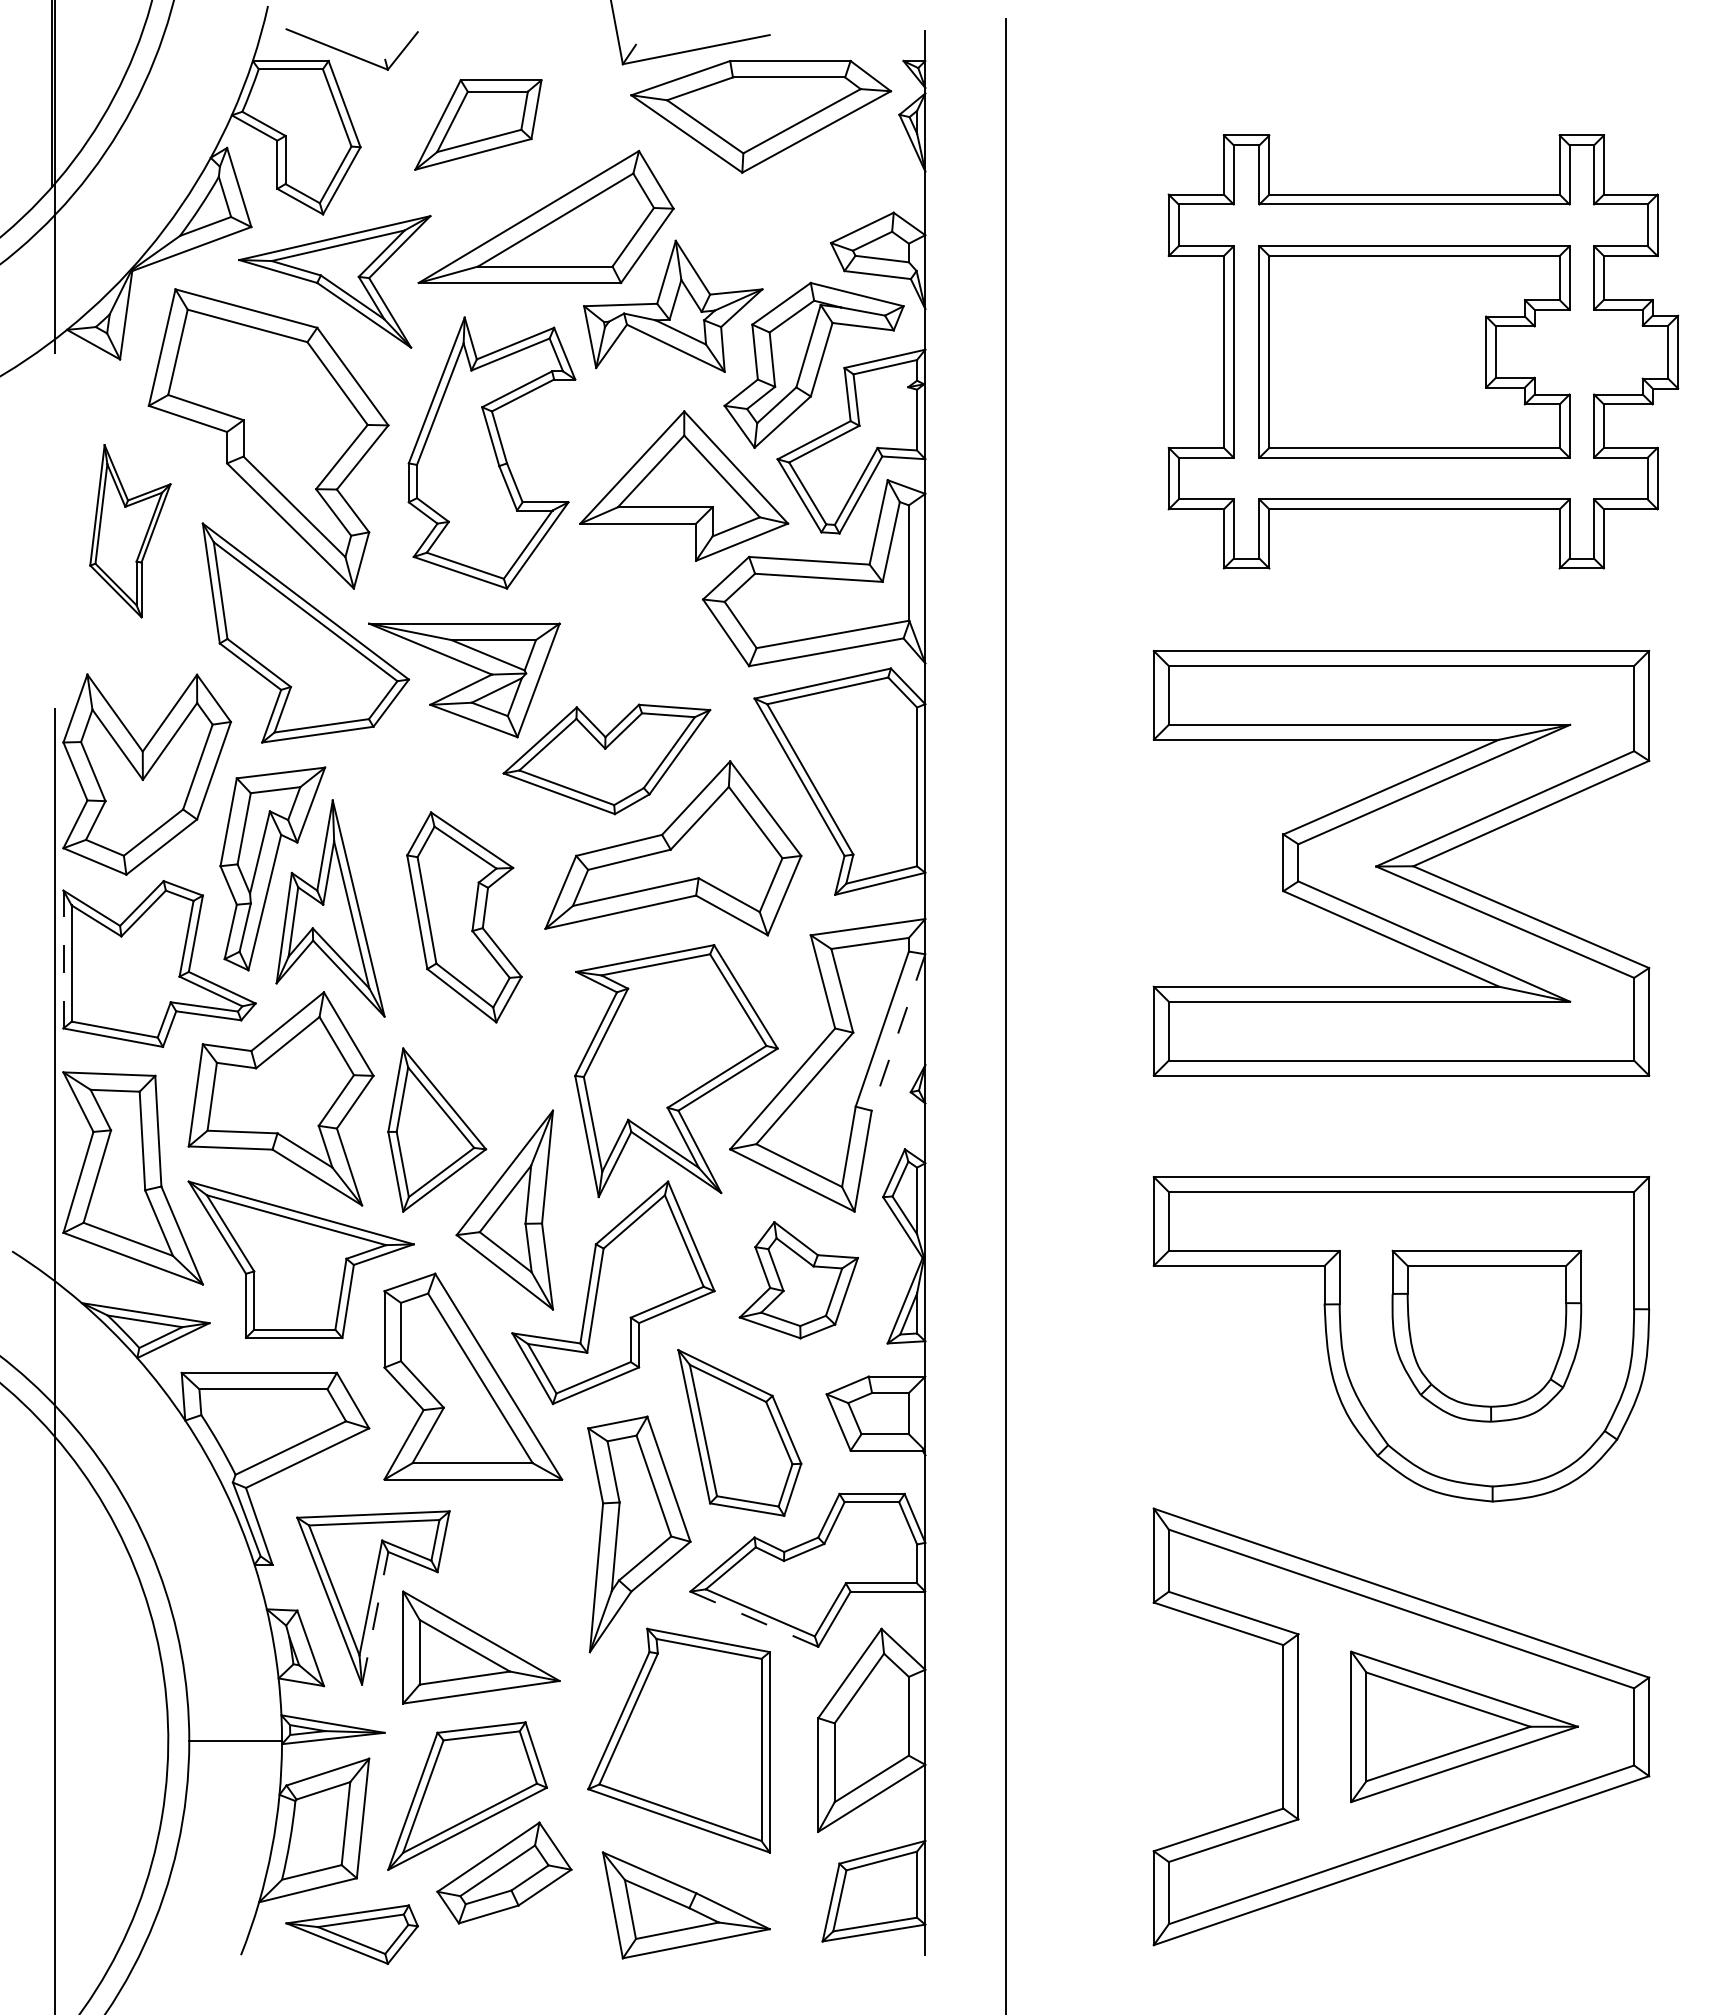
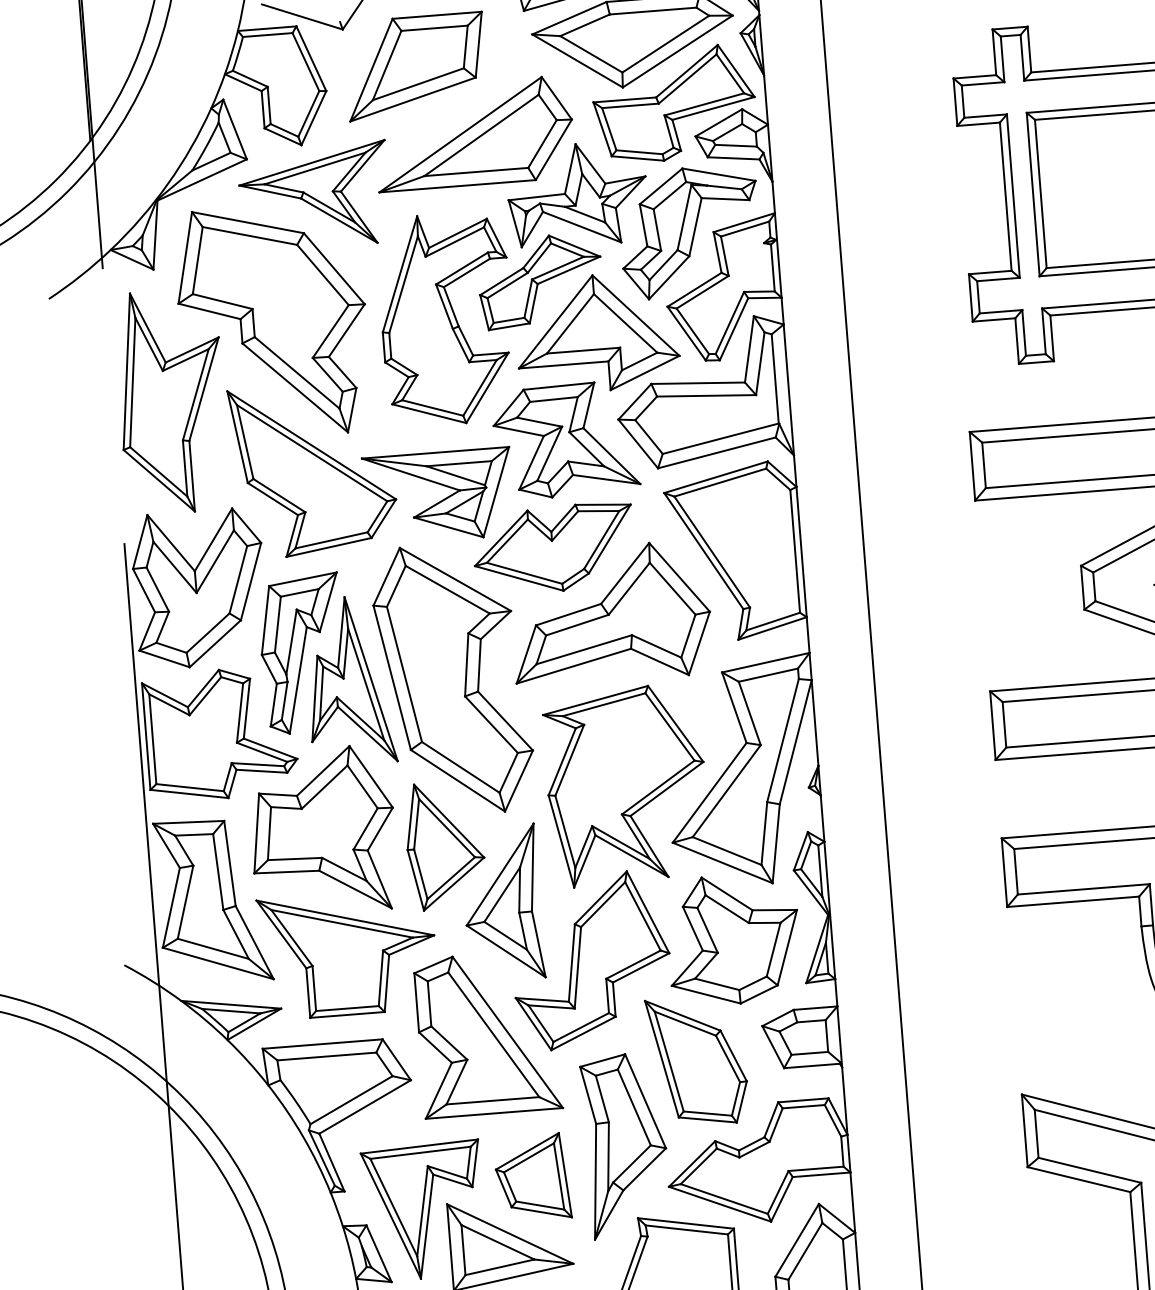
part: (478, 124) -> (416, 66), size x1.43
part: (806, 199) -> (674, 104), added
part: (616, 413) -> (540, 281), added
part: (130, 530) -> (171, 401), size x1.67
part: (633, 620) -> (565, 440), added
part: (464, 917) -> (453, 679), size x1.67
line: (63, 959) -> (146, 736), dashed -> solid
line: (898, 1032) -> (795, 742), dashed -> solid
part: (798, 1280) -> (733, 939), size x1.43
part: (515, 1566) -> (532, 1178), added
line: (375, 1618) -> (427, 1226), dashed -> solid
line: (754, 1619) -> (720, 1204), dashed -> solid

